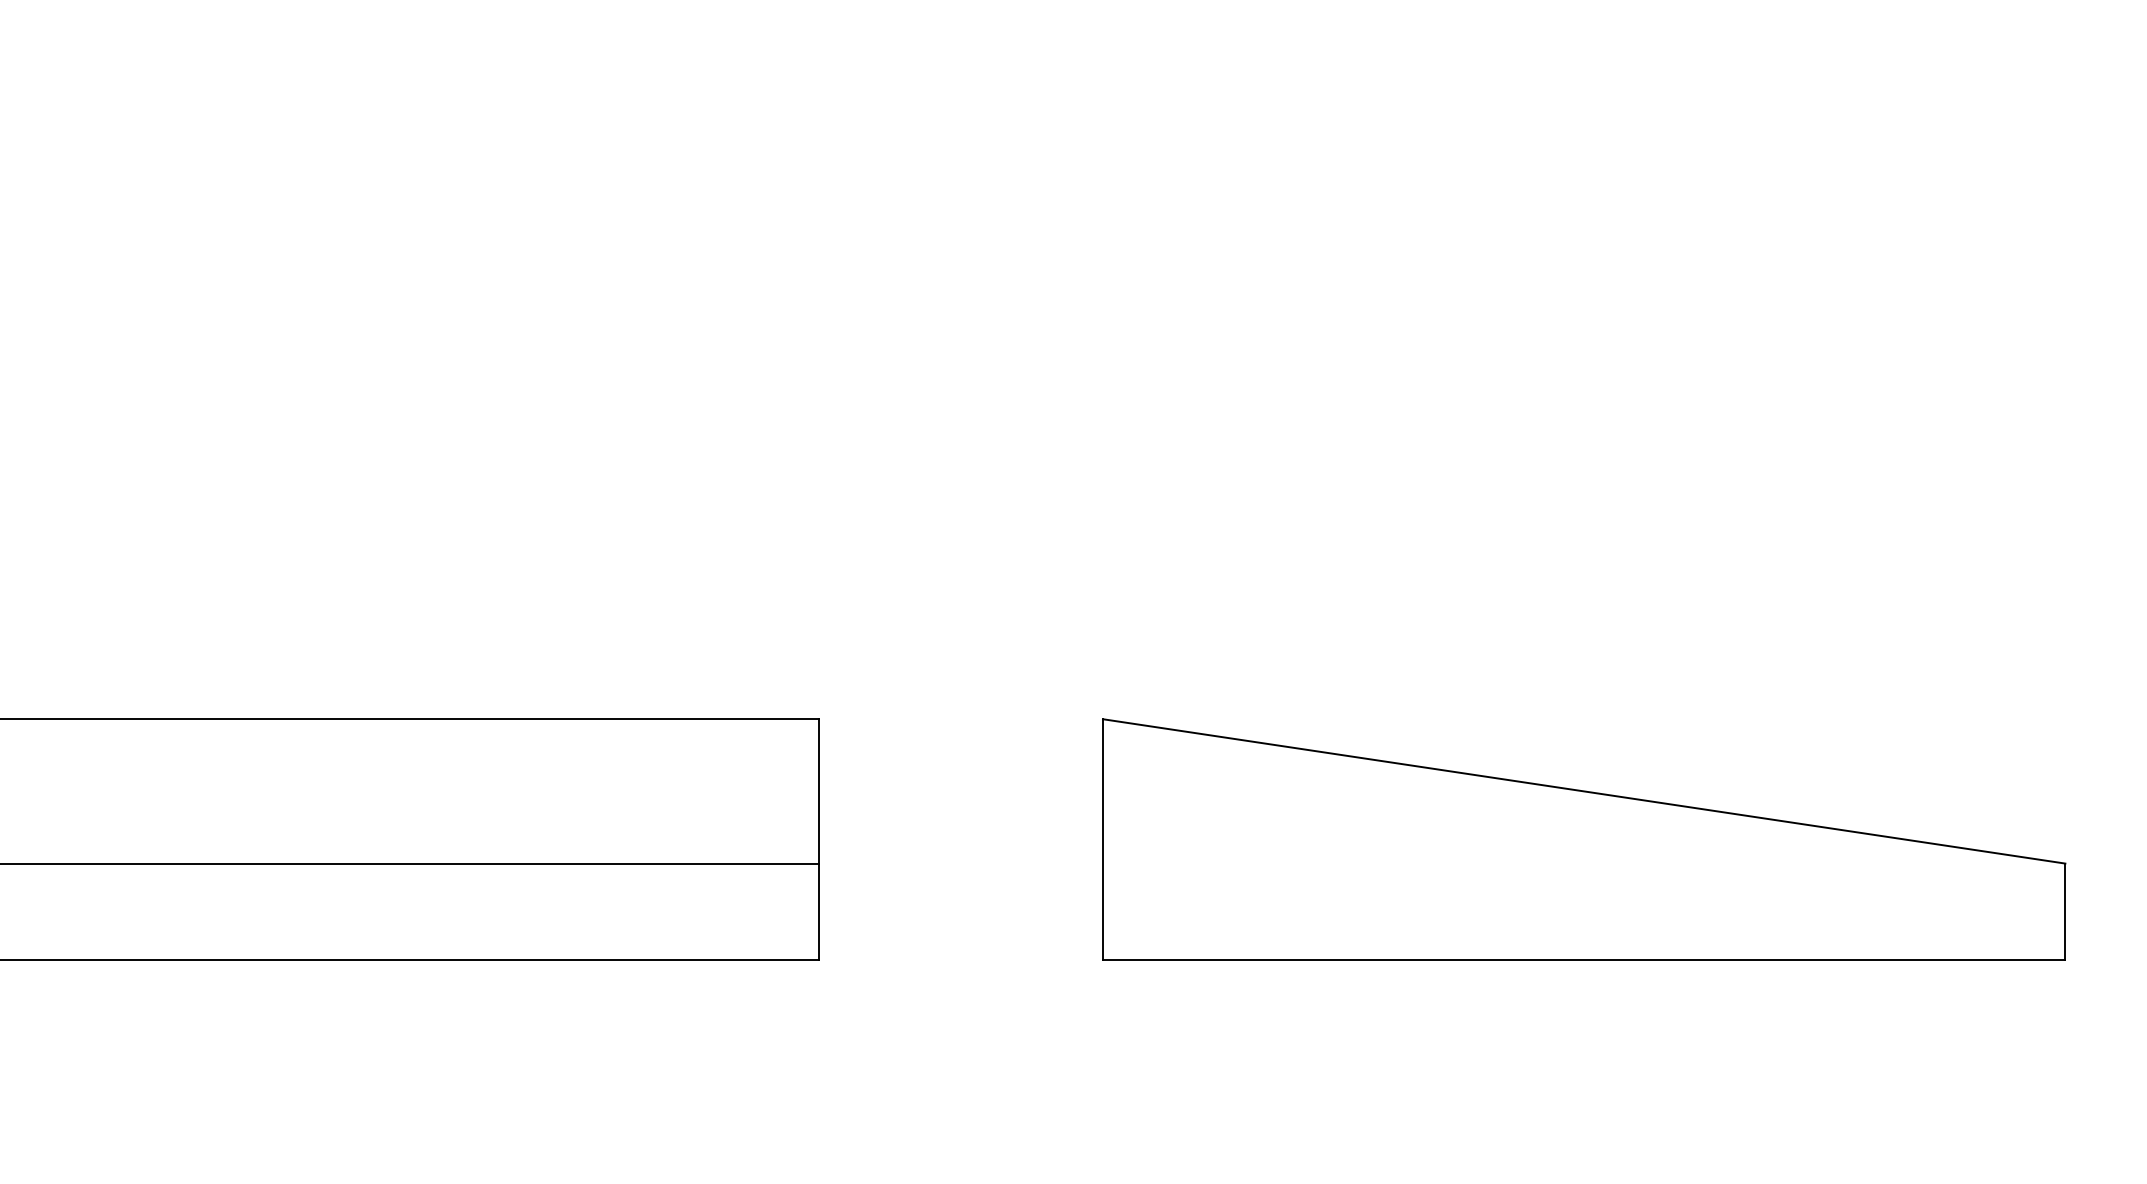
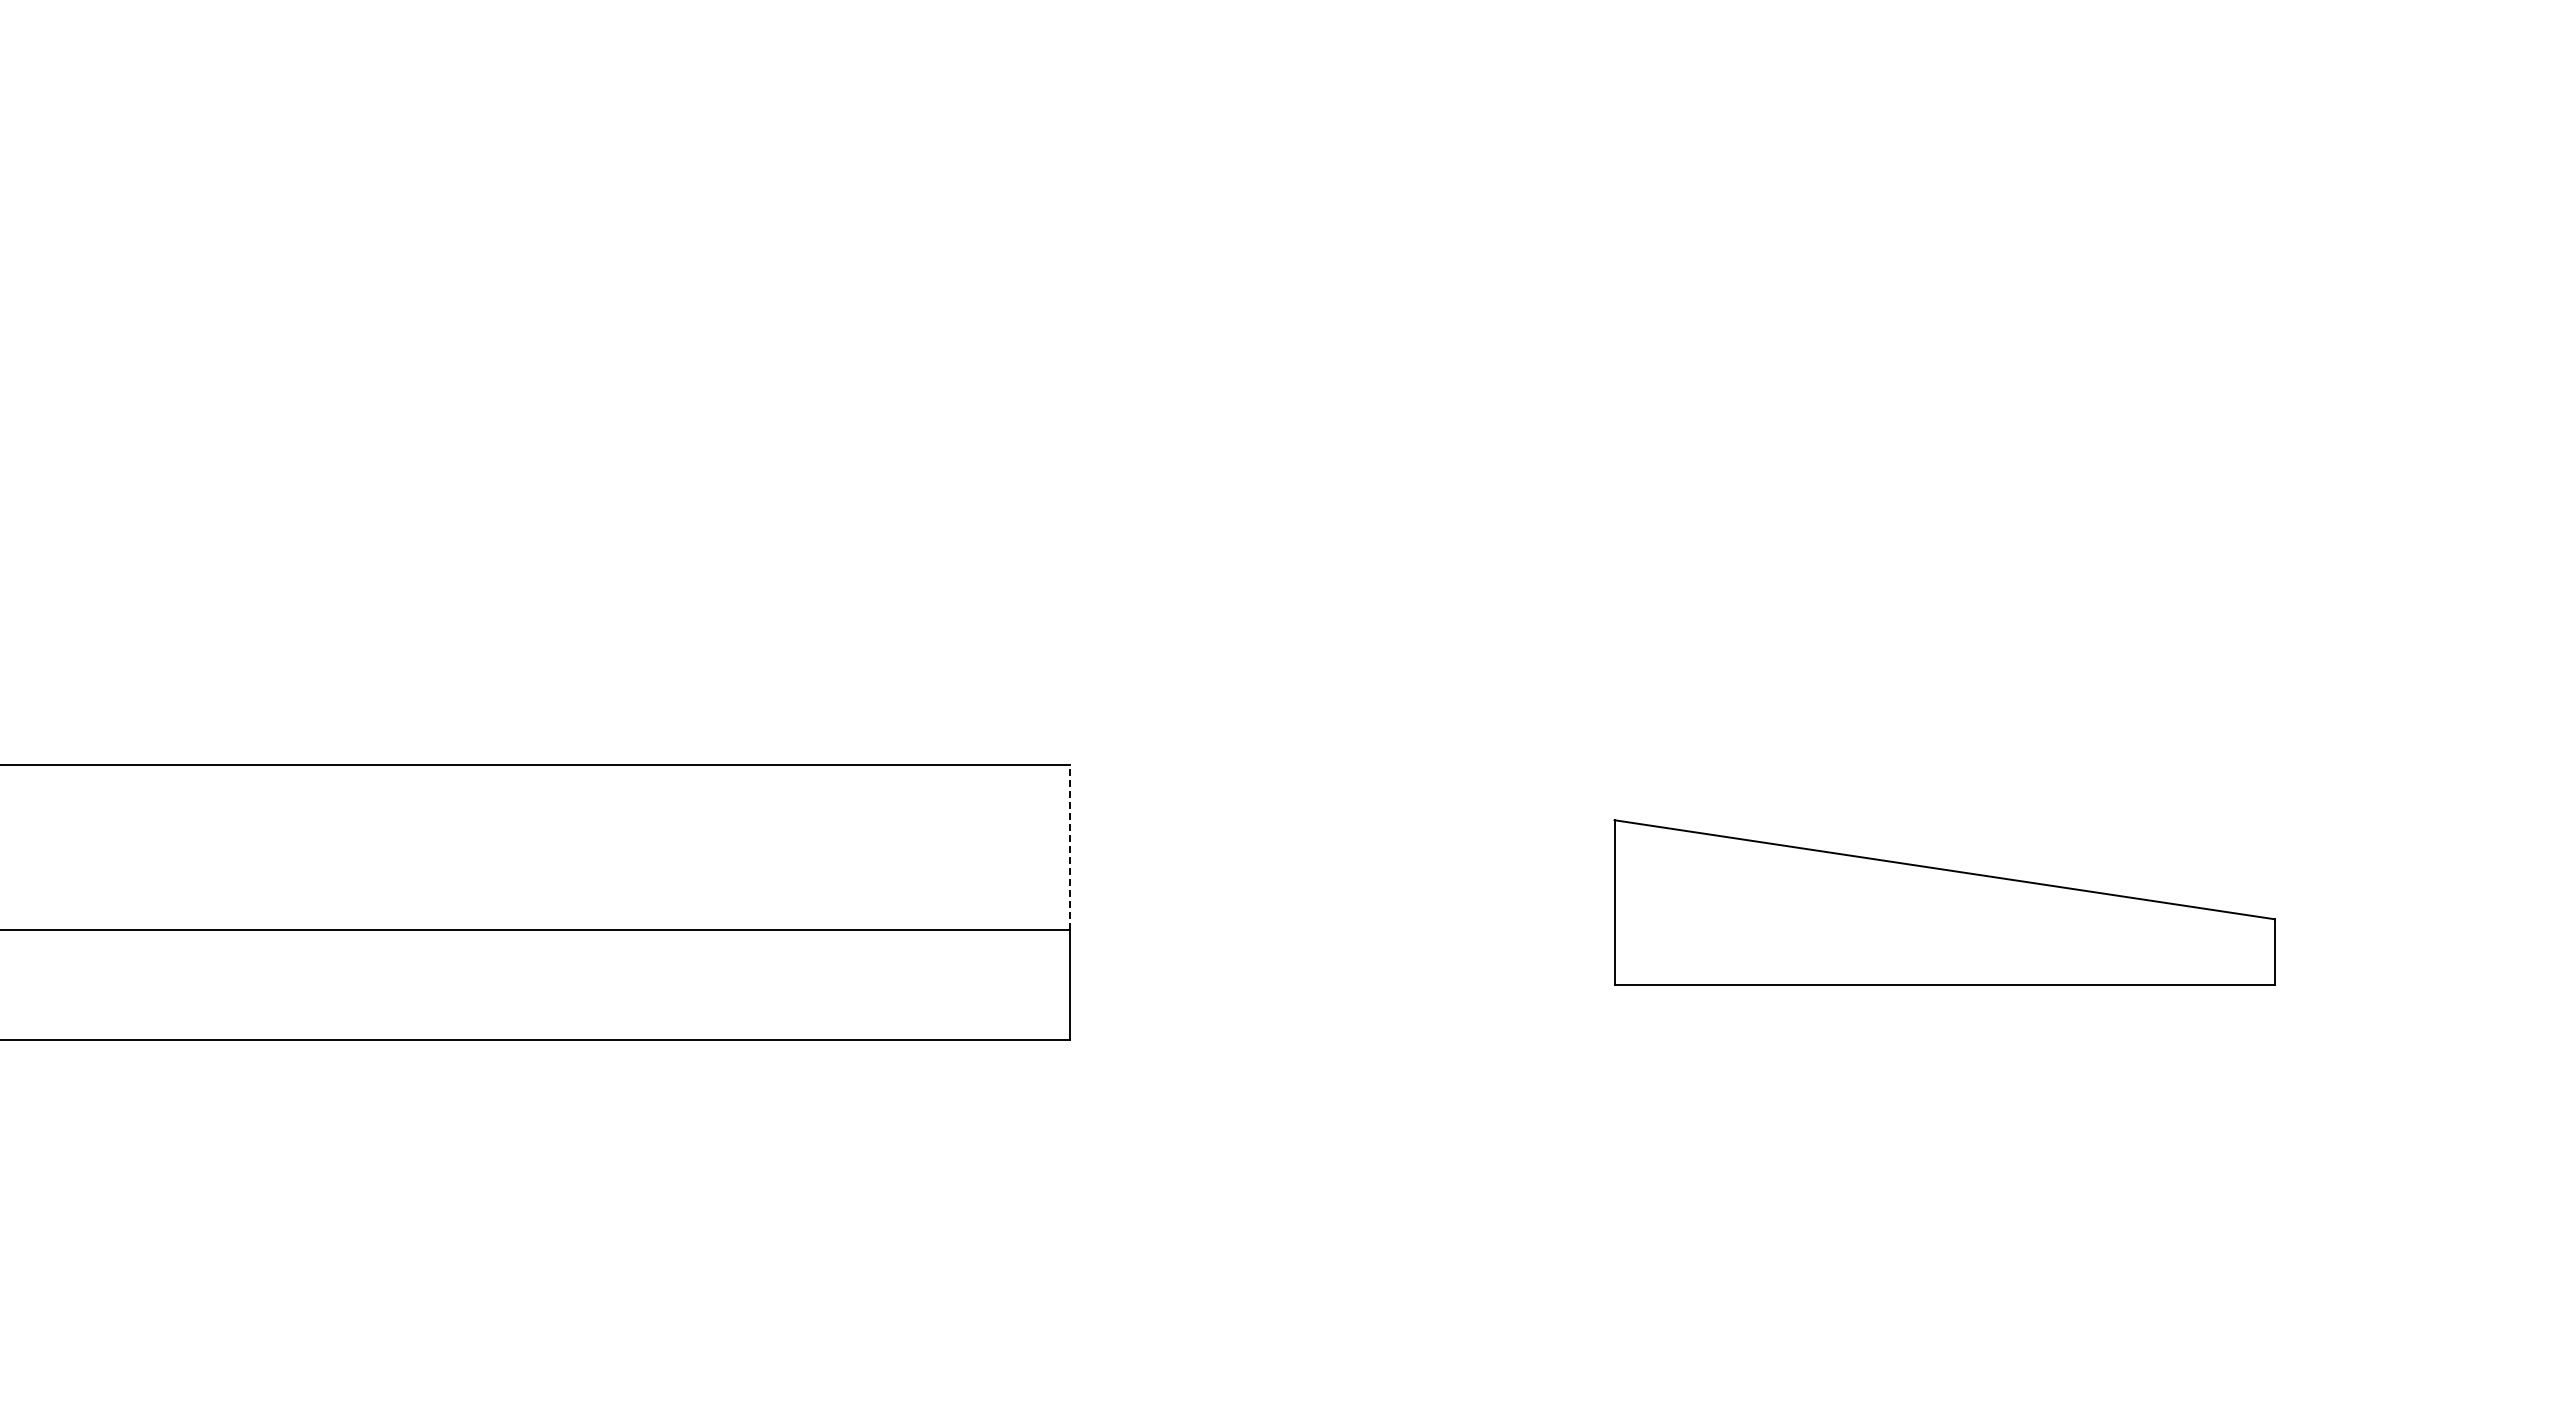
line: (819, 791) -> (1070, 847), solid -> dashed
part: (1583, 839) -> (1944, 902), size x0.6

